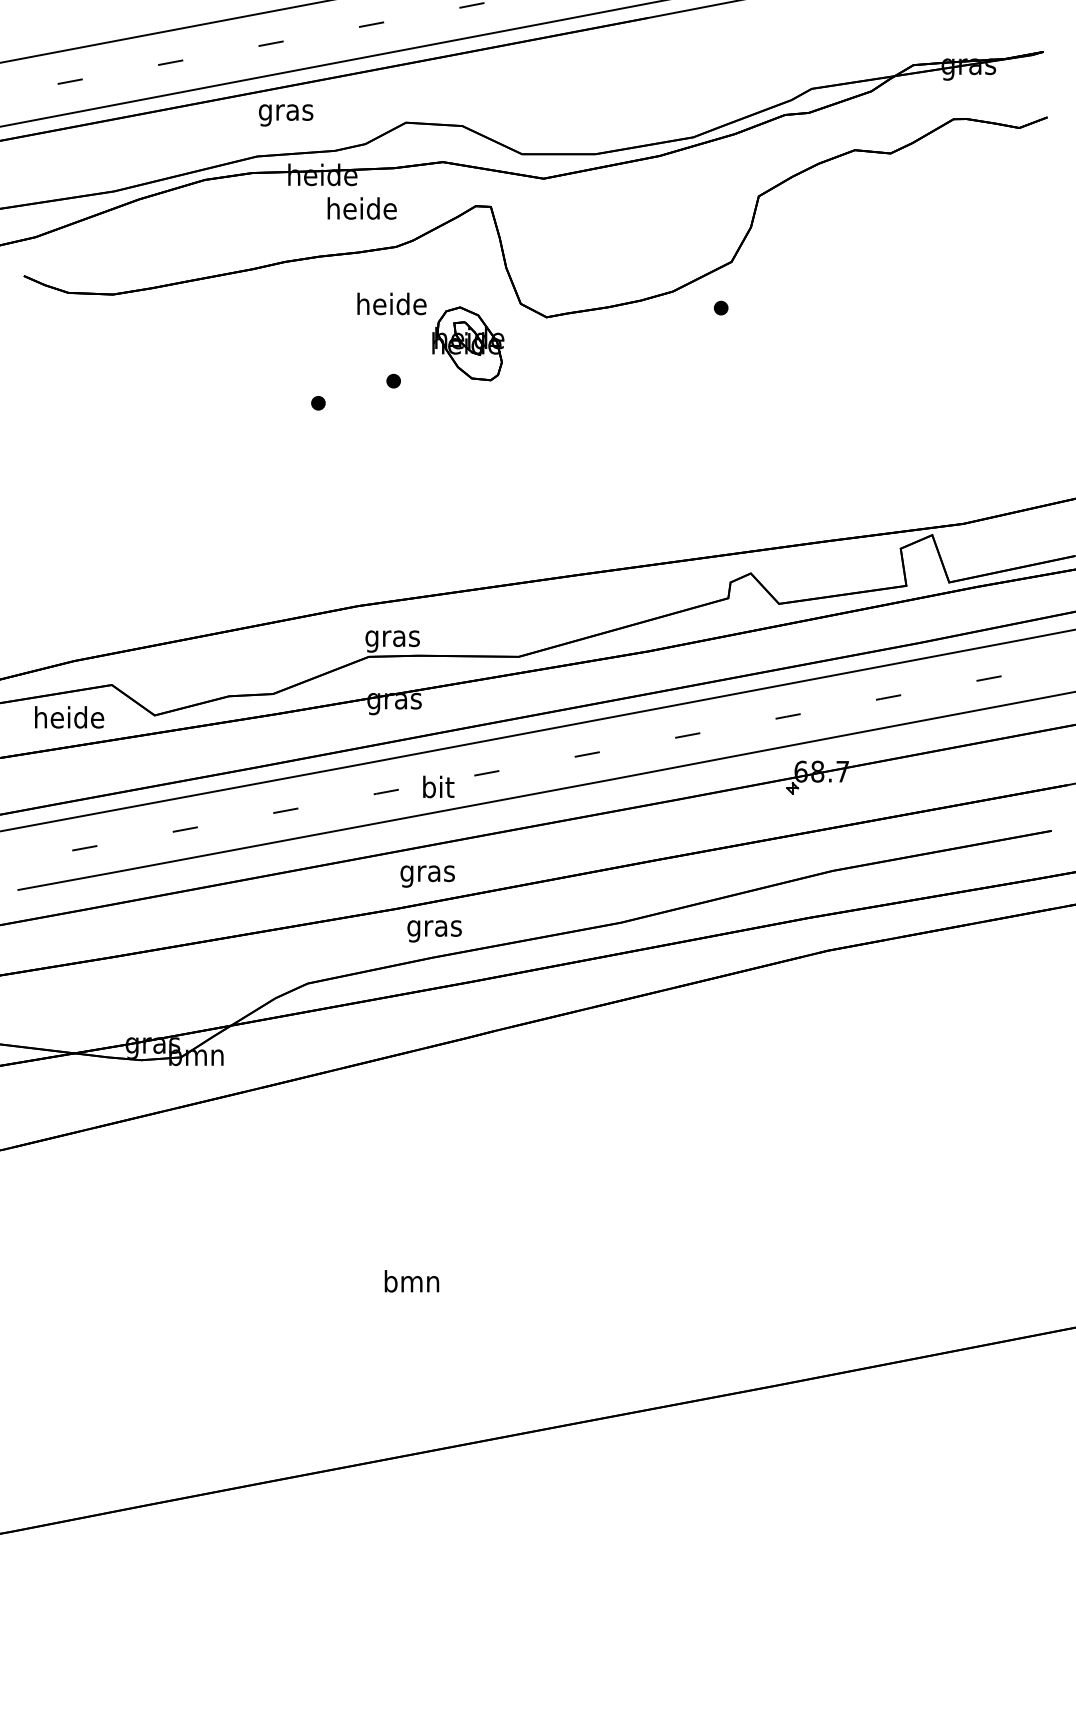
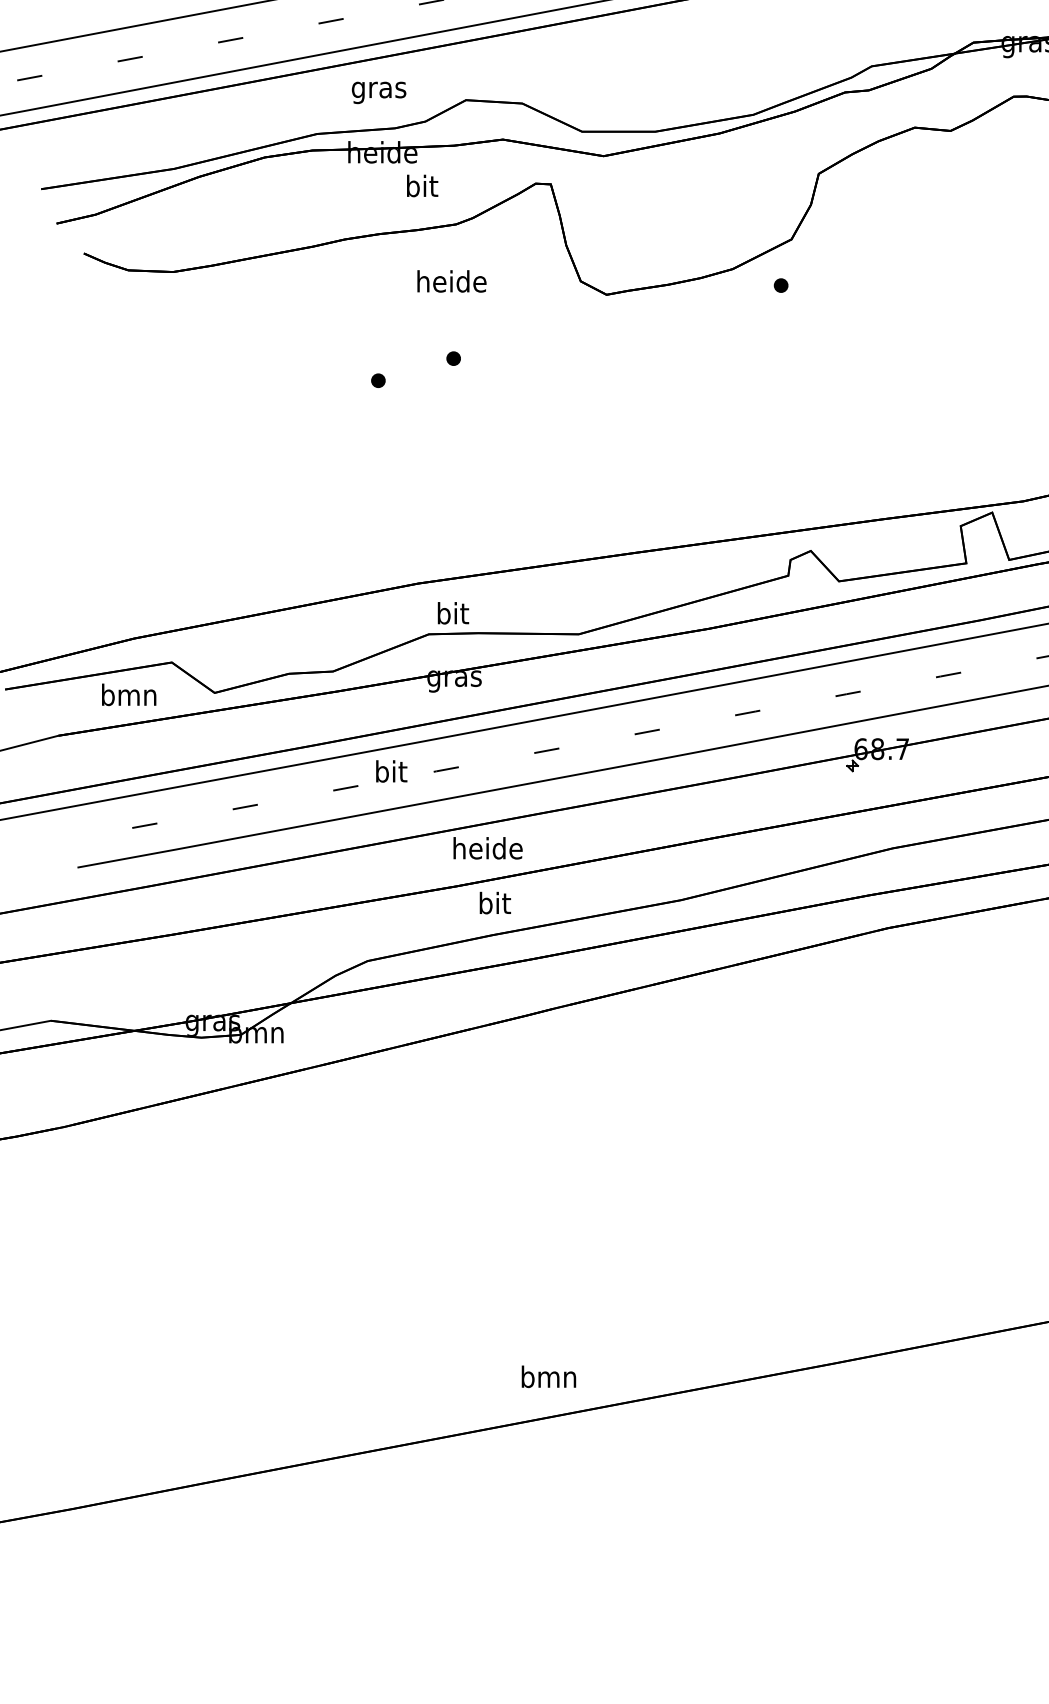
text: (286, 115) -> (379, 92), moved
text: (361, 208) -> (421, 185), heide -> bit
part: (468, 343) -> (528, 320), removed
text: (392, 638) -> (452, 615), gras -> bit
text: (69, 717) -> (129, 694), heide -> bmn
text: (438, 786) -> (391, 770), moved
text: (427, 873) -> (487, 850), gras -> heide
text: (434, 928) -> (494, 905), gras -> bit
text: (411, 1281) -> (548, 1376), moved

